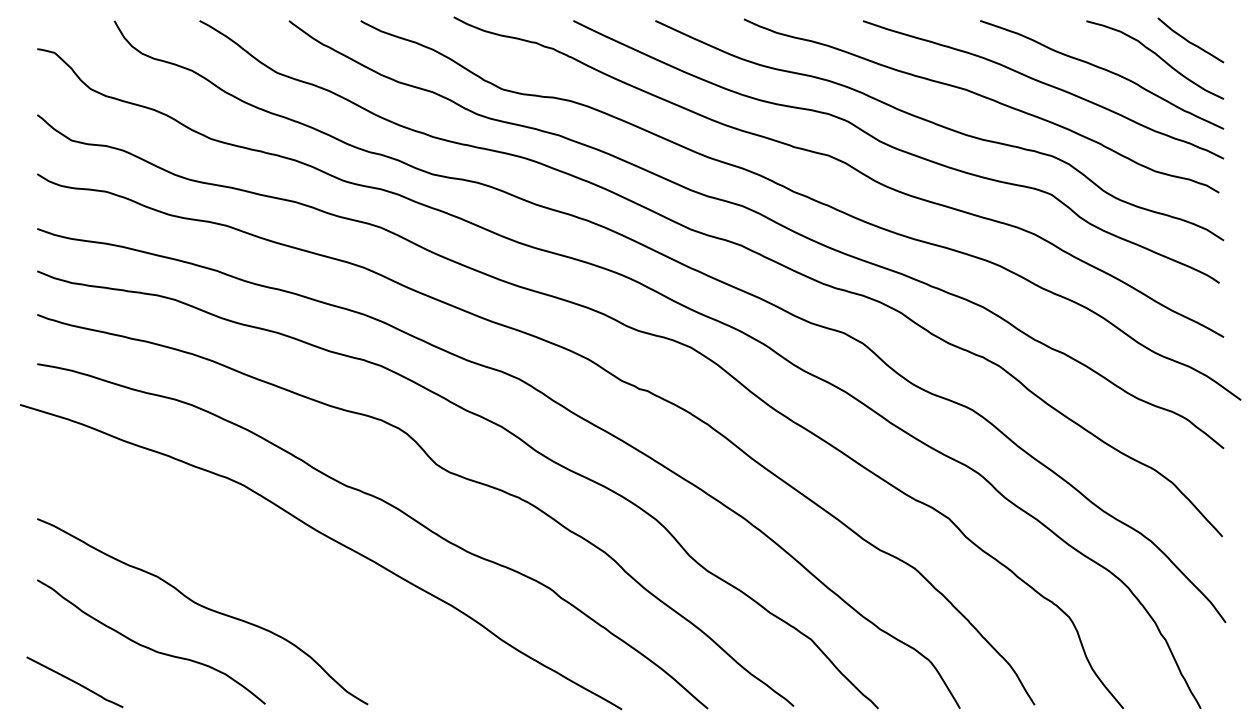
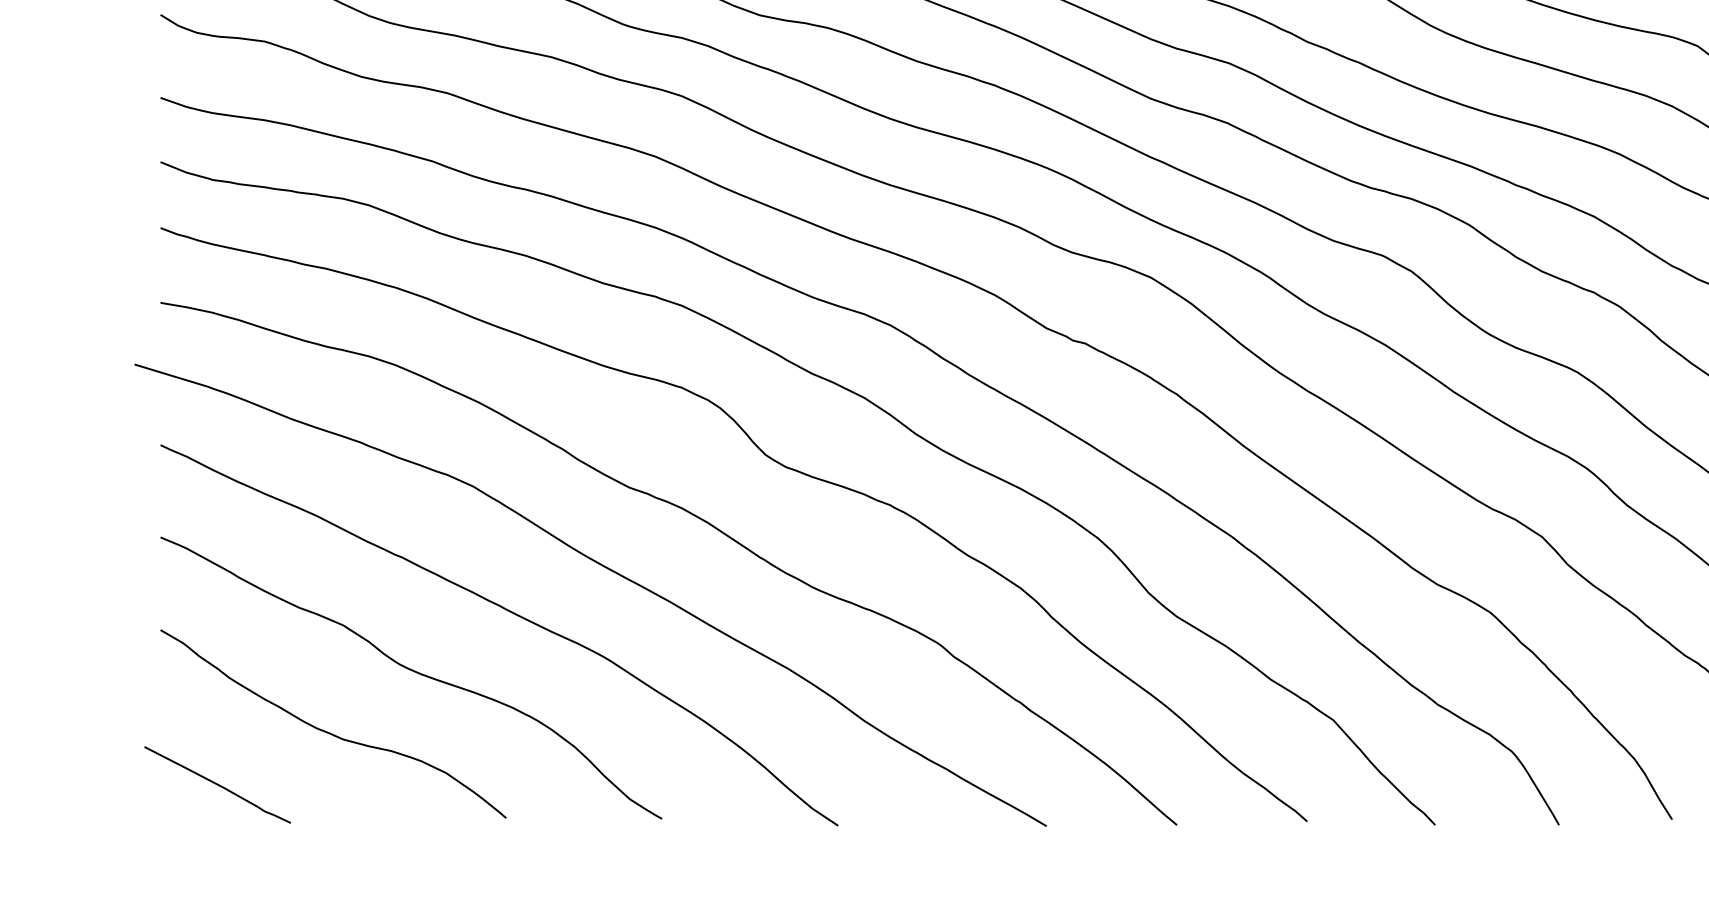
curve: (268, 569) -> (510, 614), added

